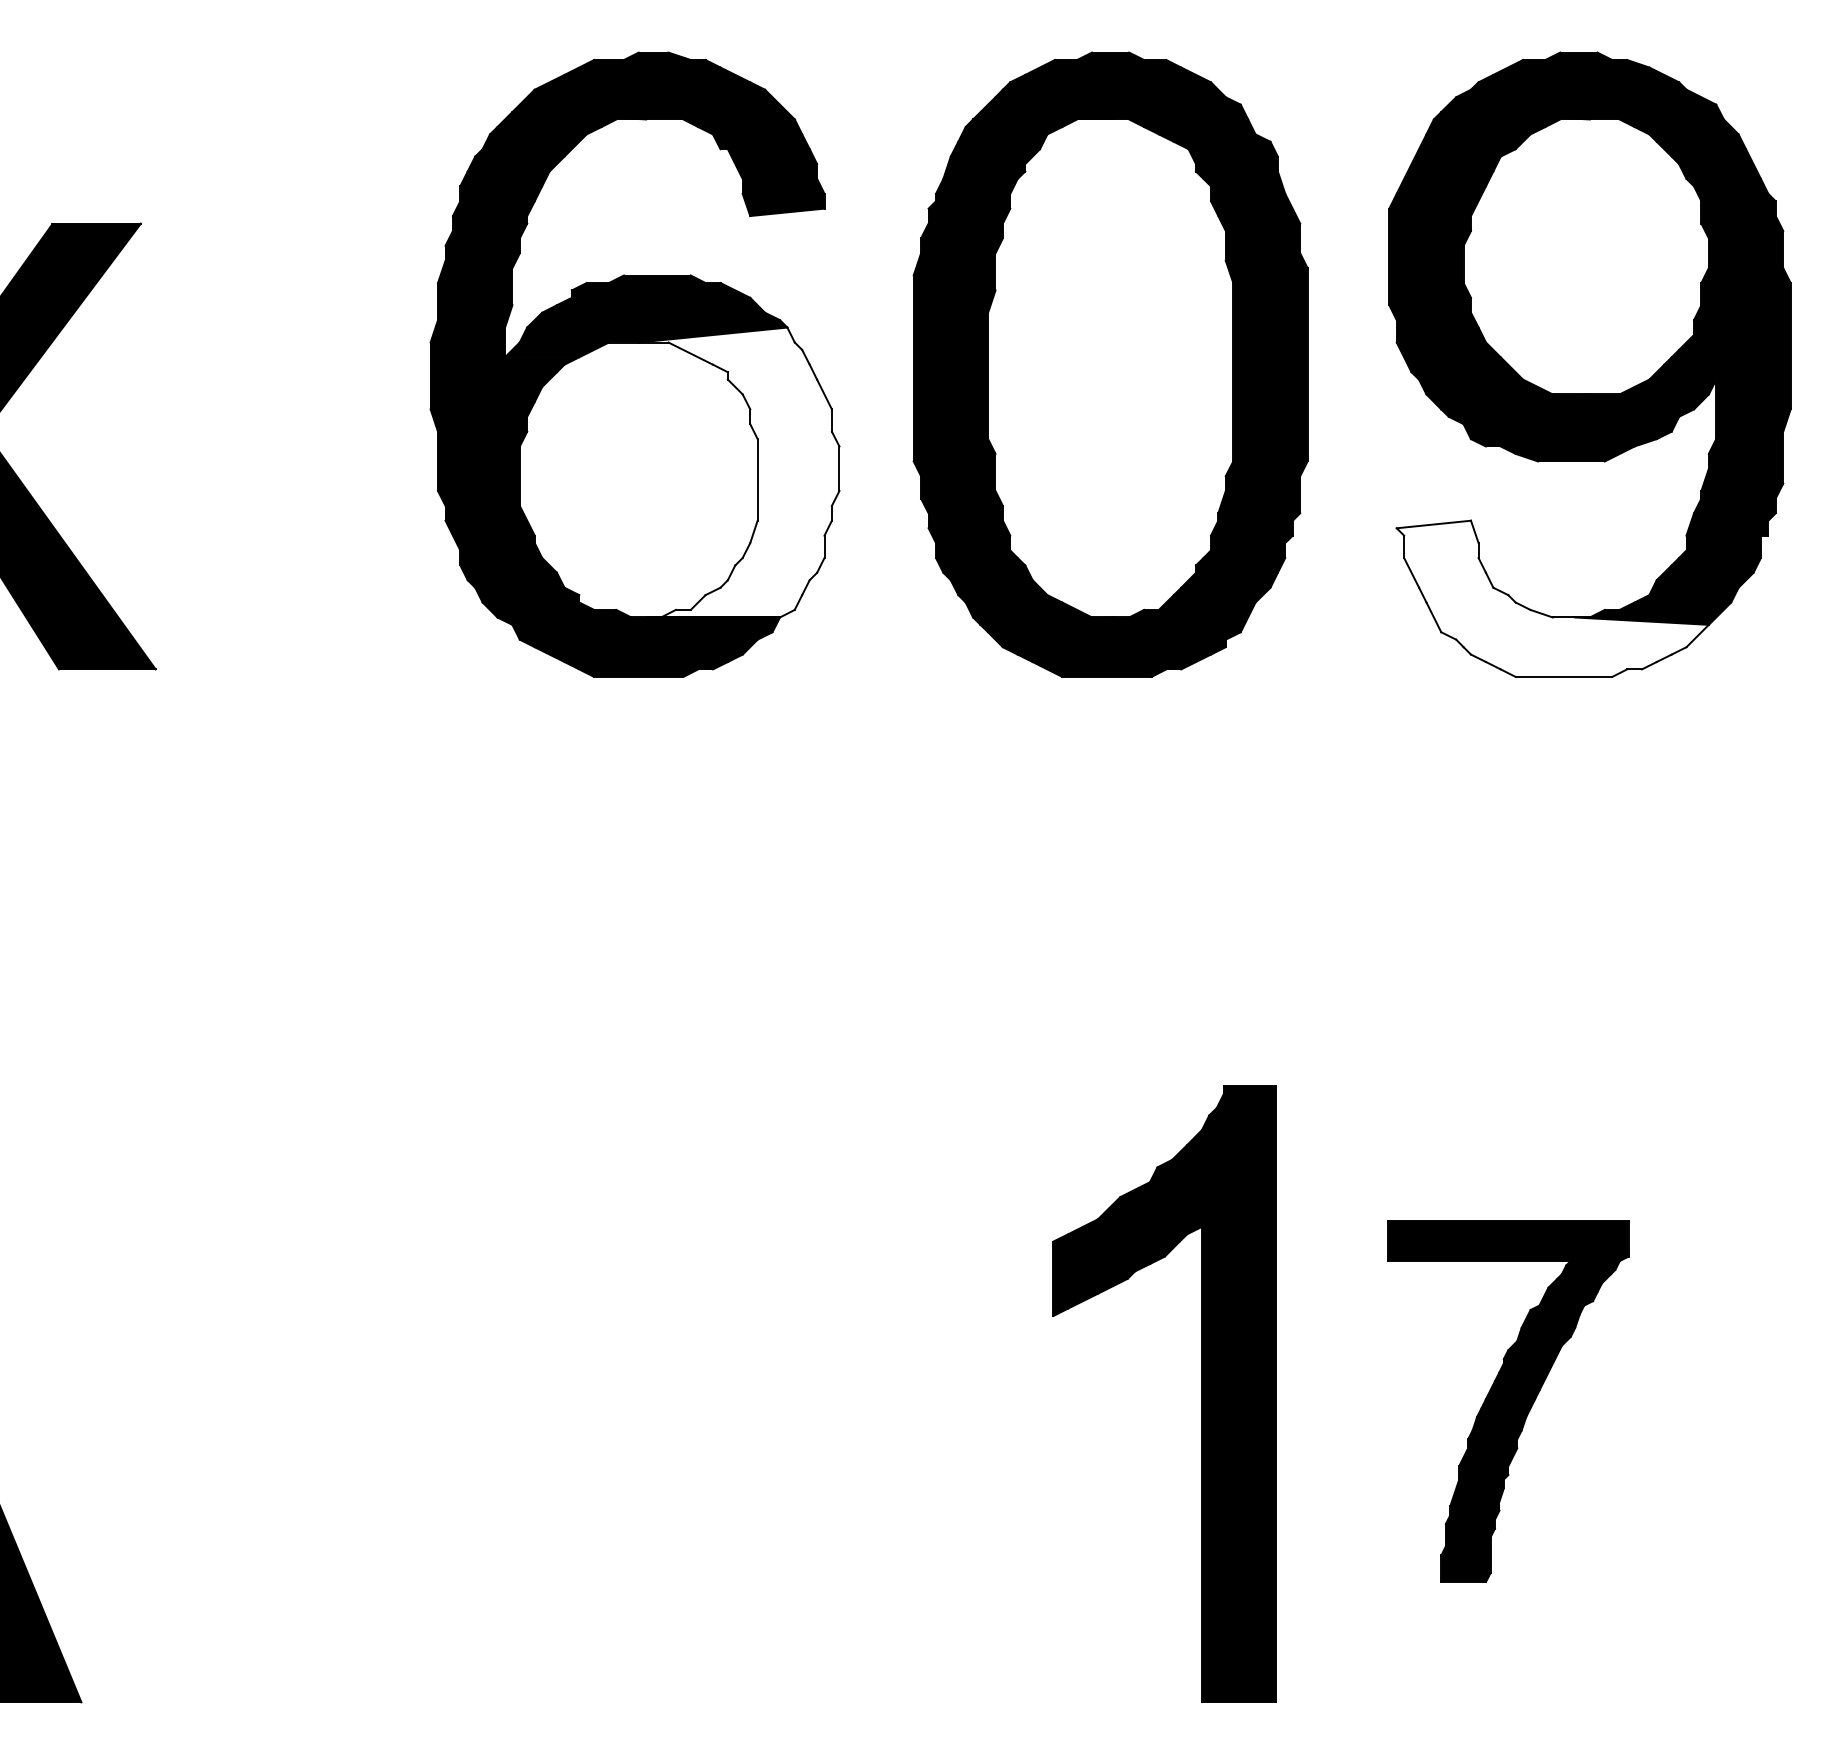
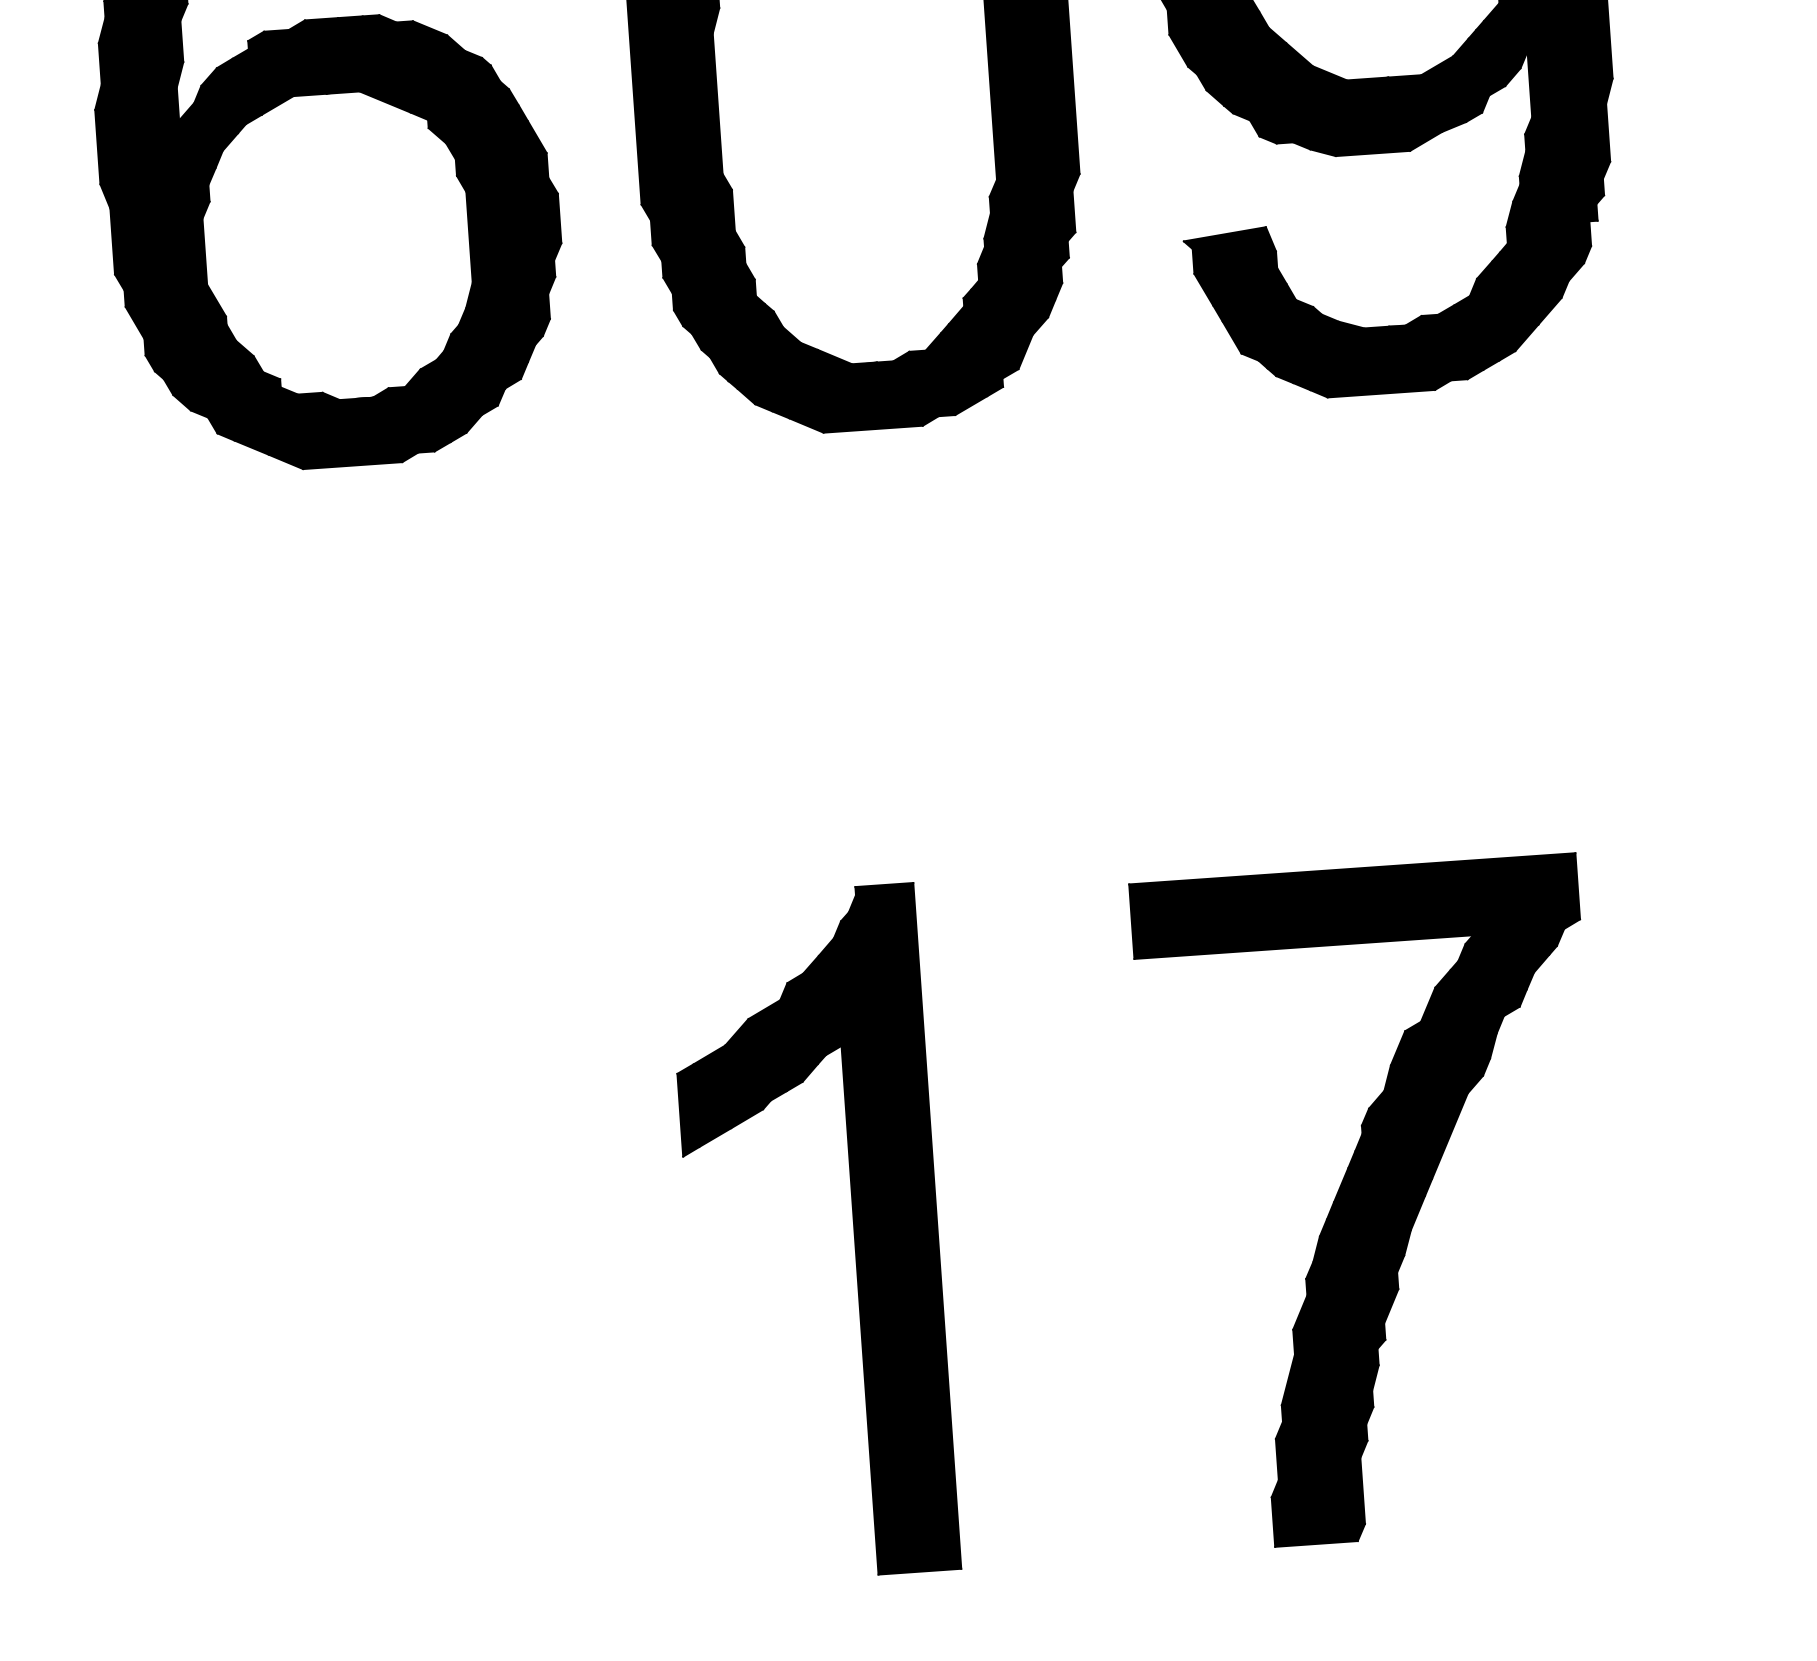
fill: (738, 472) -> (447, 230), added
fill: (1552, 598) -> (1362, 307), added
part: (1201, 1393) -> (853, 1231), moved
part: (1508, 1401) -> (1376, 1203), size x1.67

